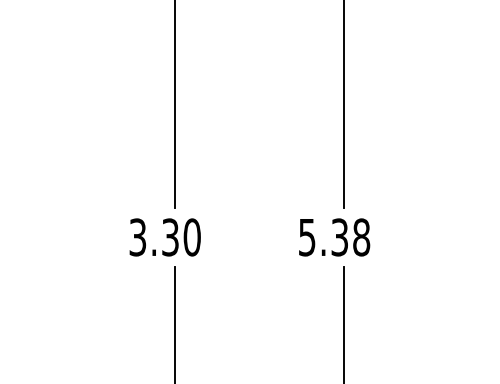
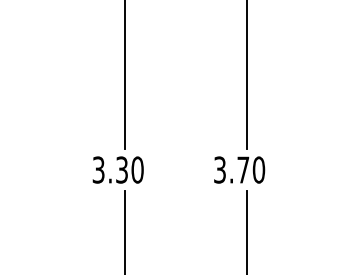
text: (334, 237) -> (239, 170), 5.38 -> 3.70

